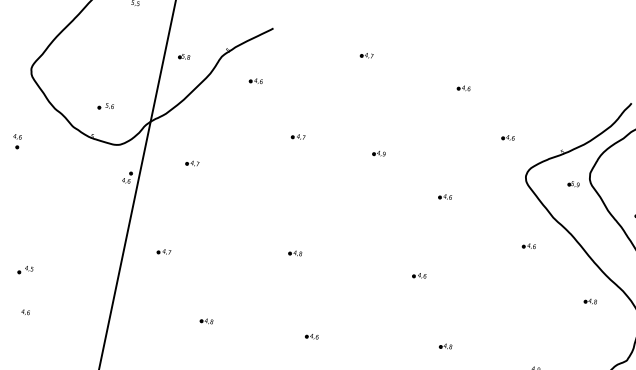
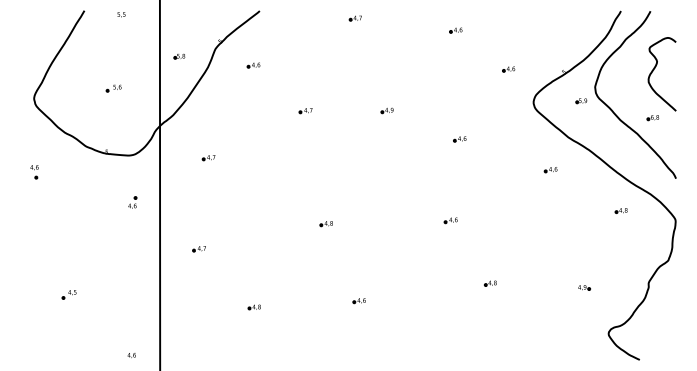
part: (105, 106) -> (113, 88), moved
part: (127, 177) -> (132, 202), moved
text: (25, 312) -> (131, 355), moved

